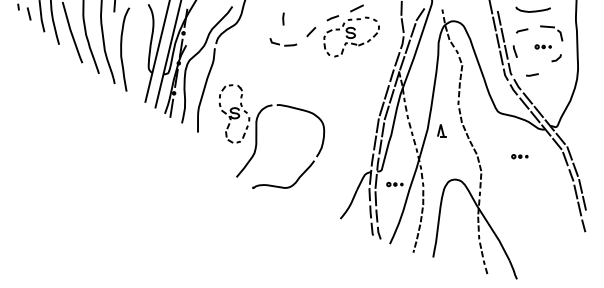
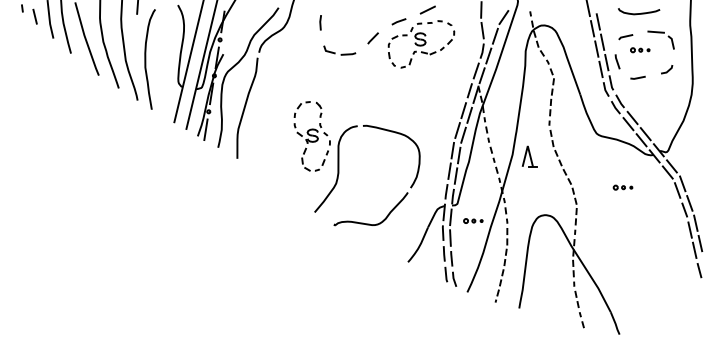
line: (283, 18) -> (320, 22), moved
part: (542, 46) -> (639, 49), moved
line: (532, 74) -> (638, 77), moved
part: (441, 130) -> (529, 156), size x1.43
part: (257, 136) -> (339, 163), moved

